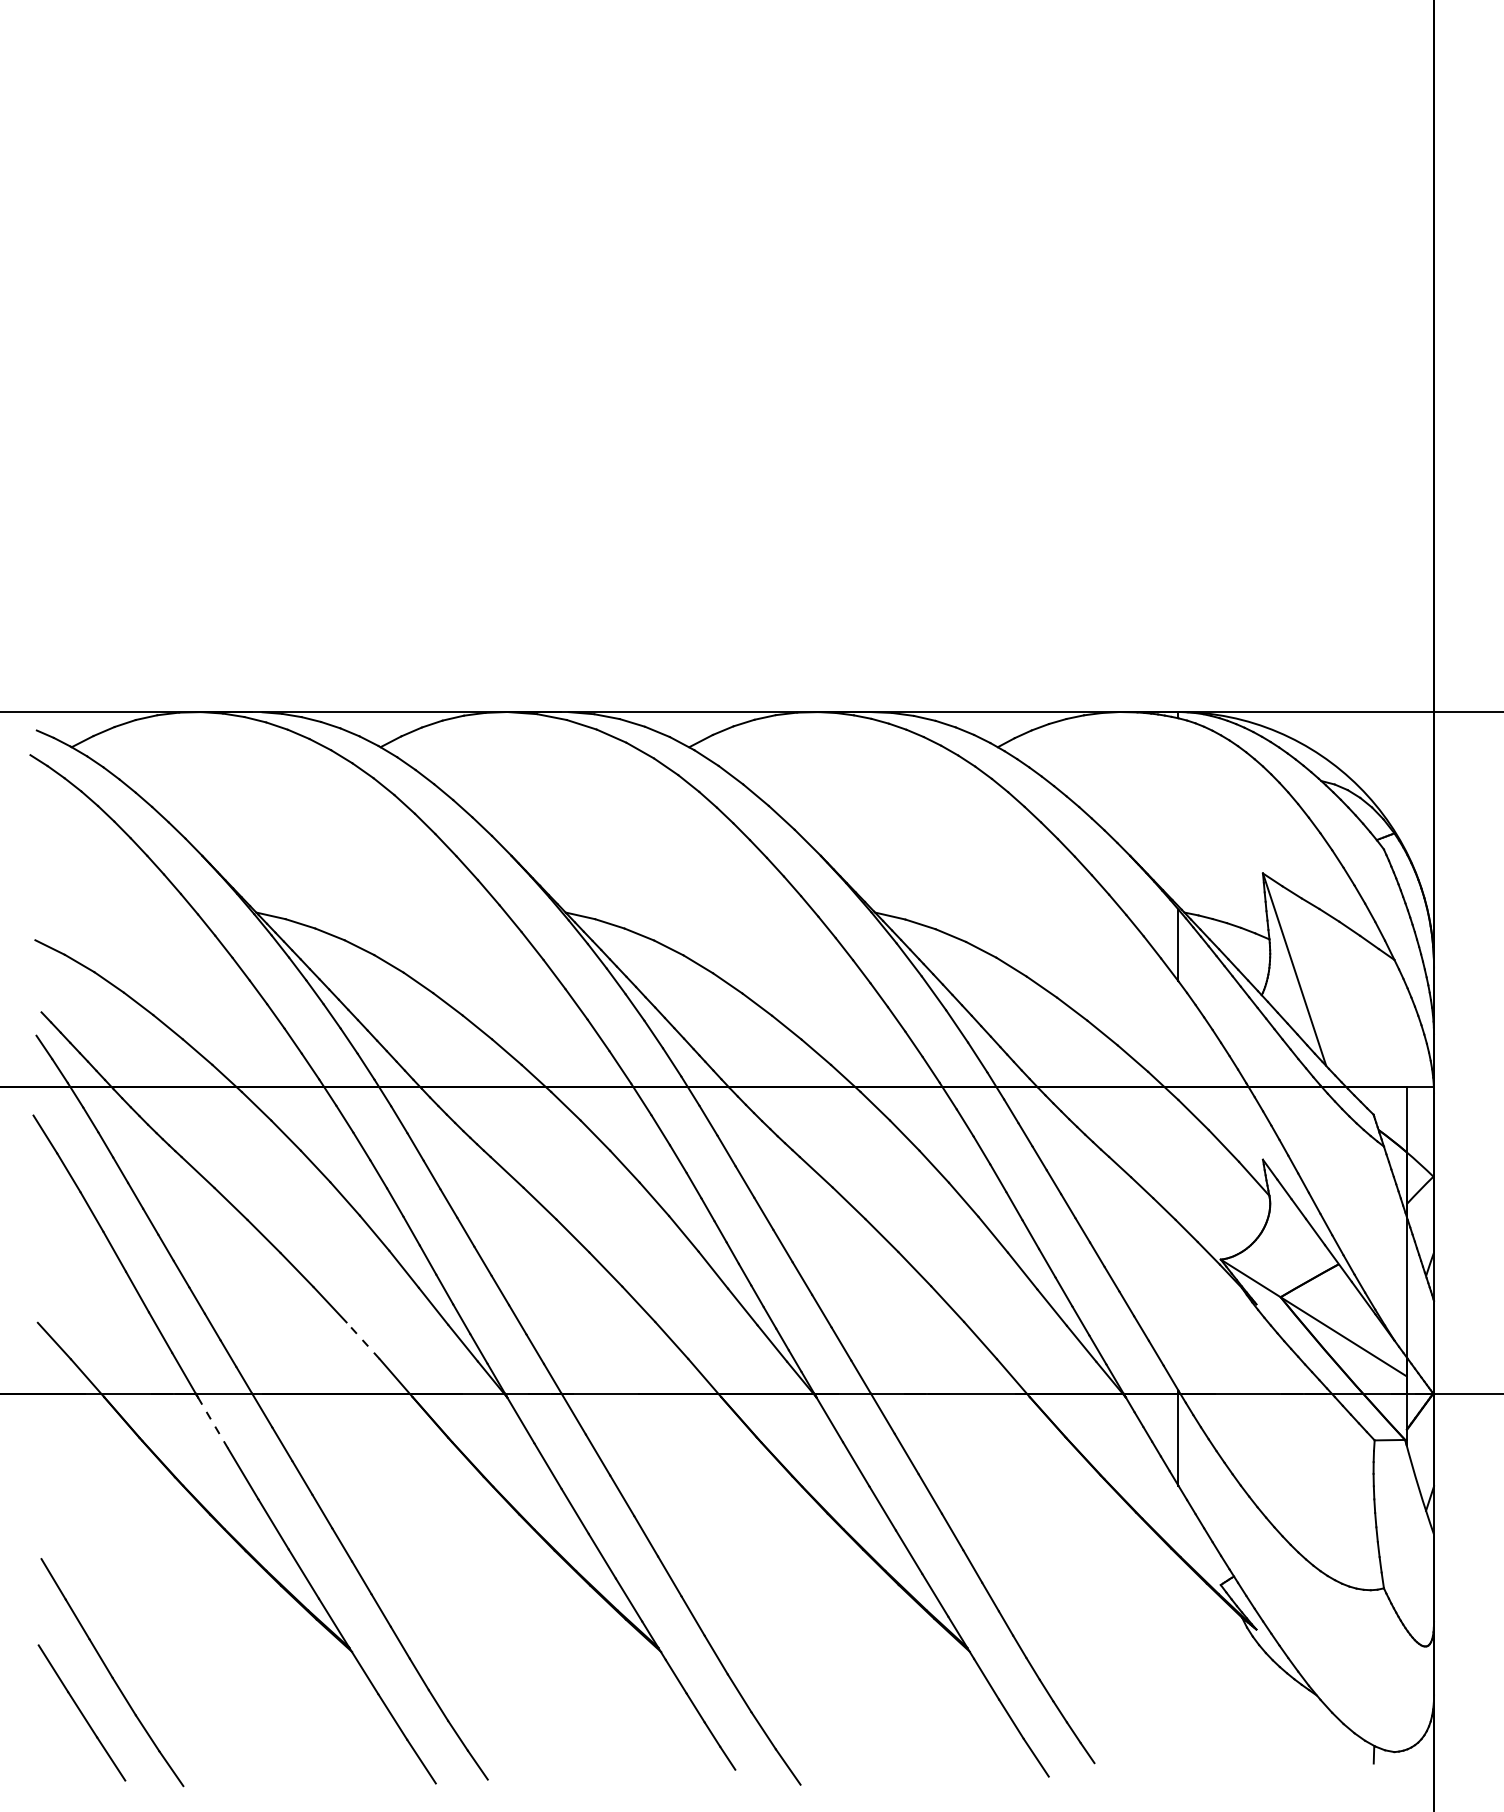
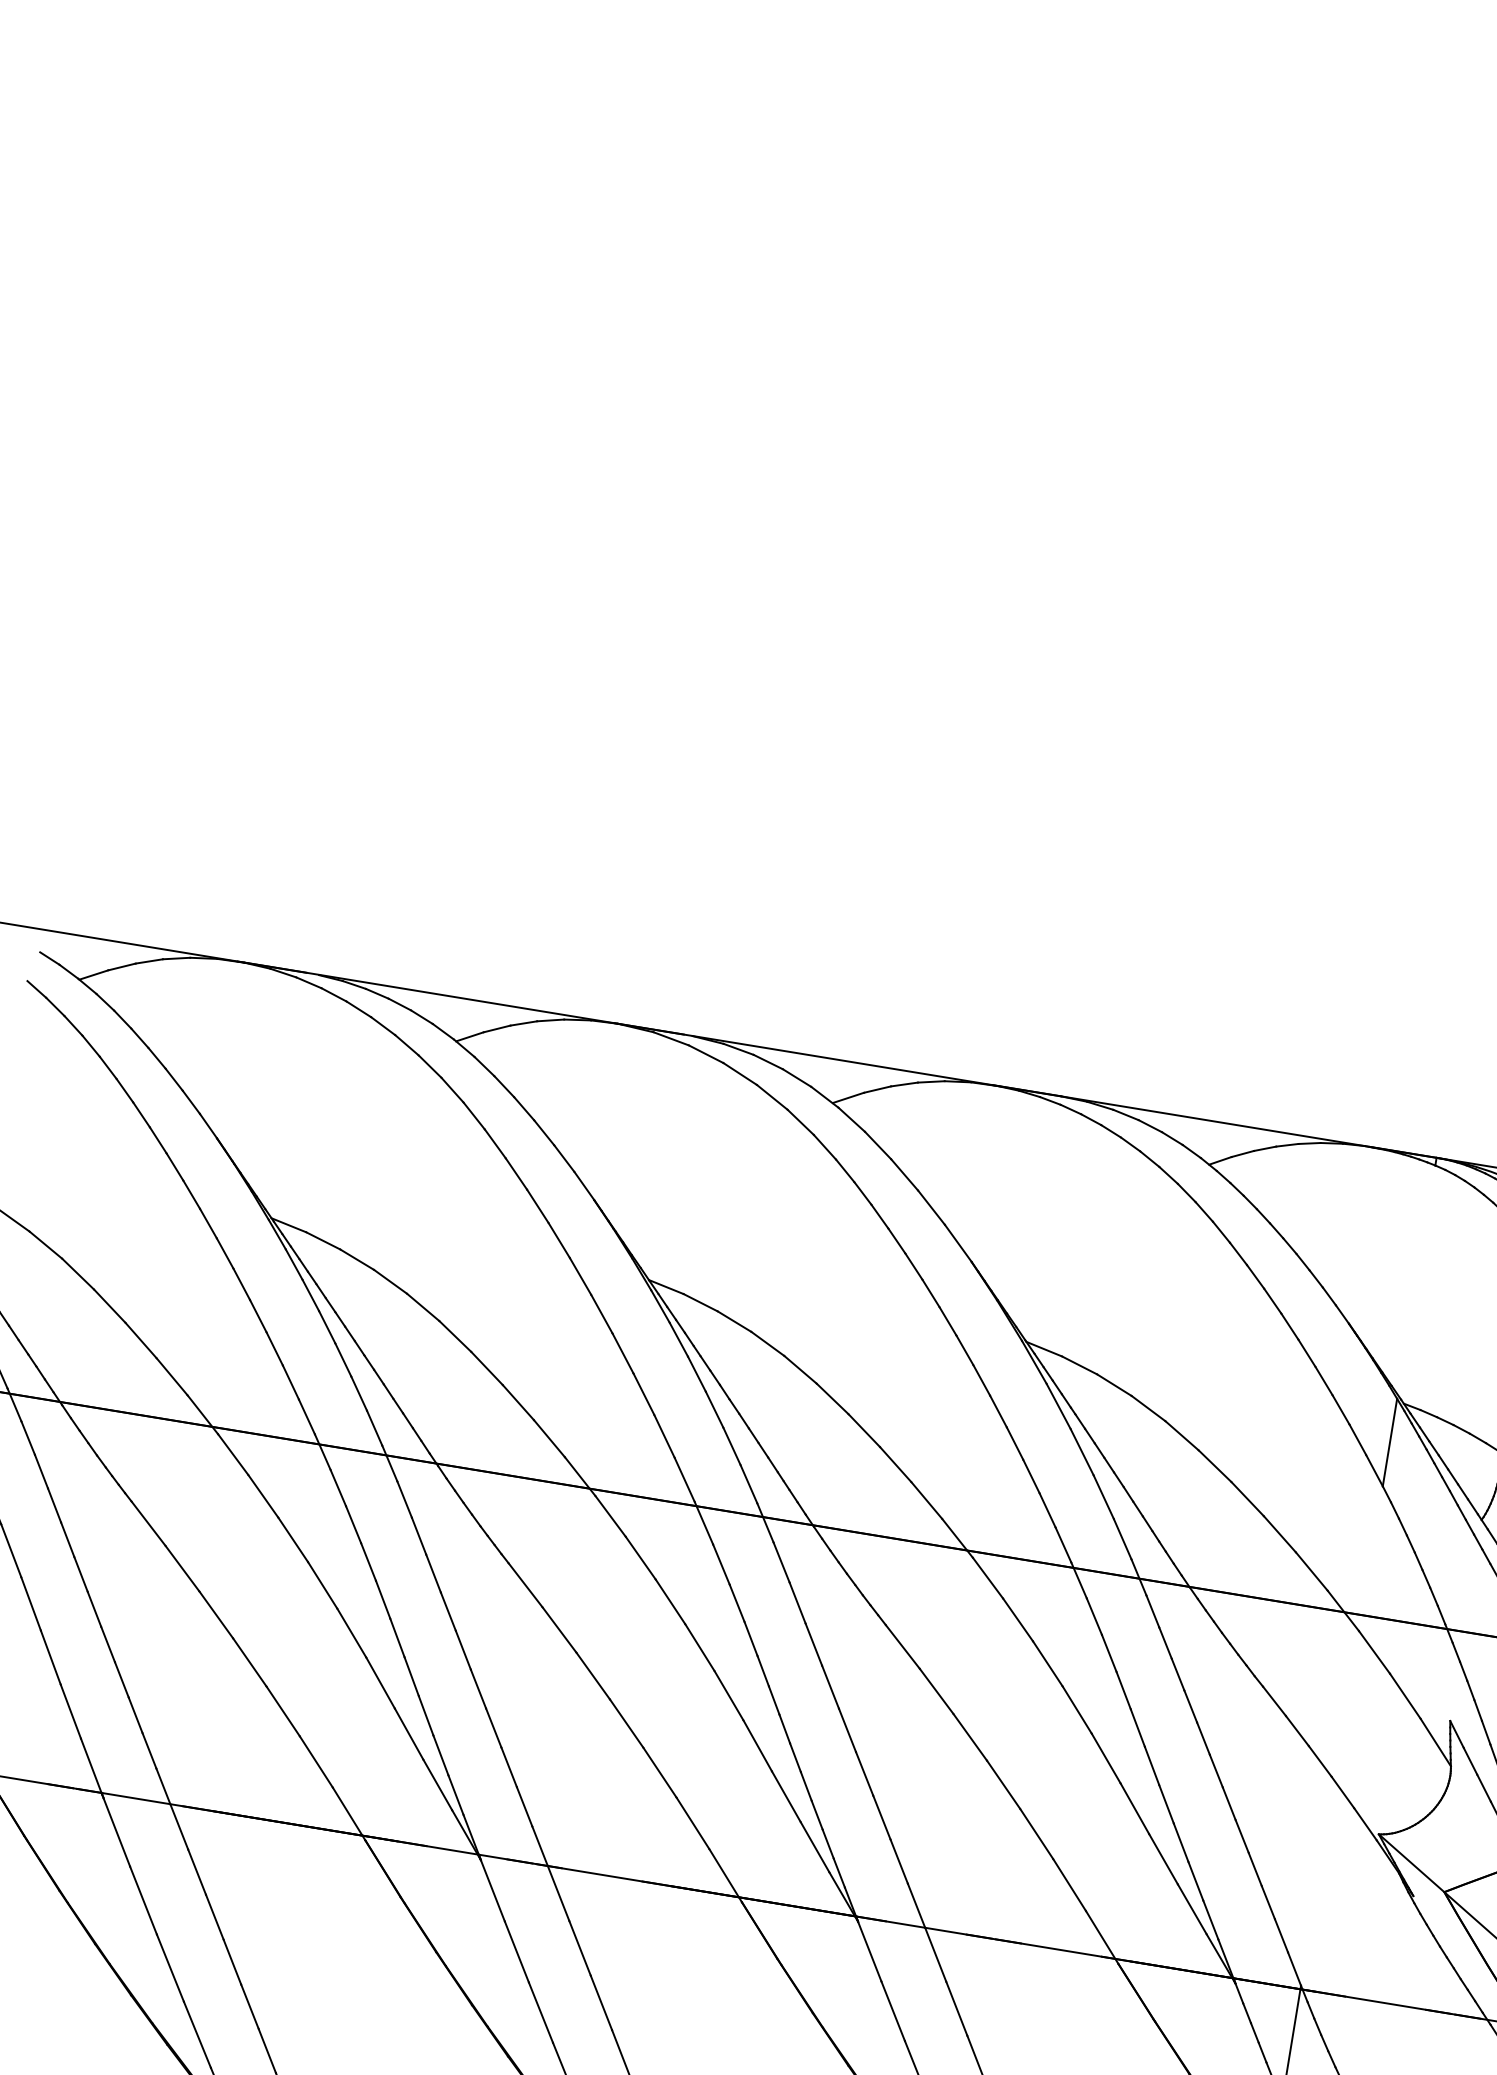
line: (363, 1340) -> (316, 1761), dashed -> solid
line: (213, 1423) -> (117, 1833), dashed -> solid

